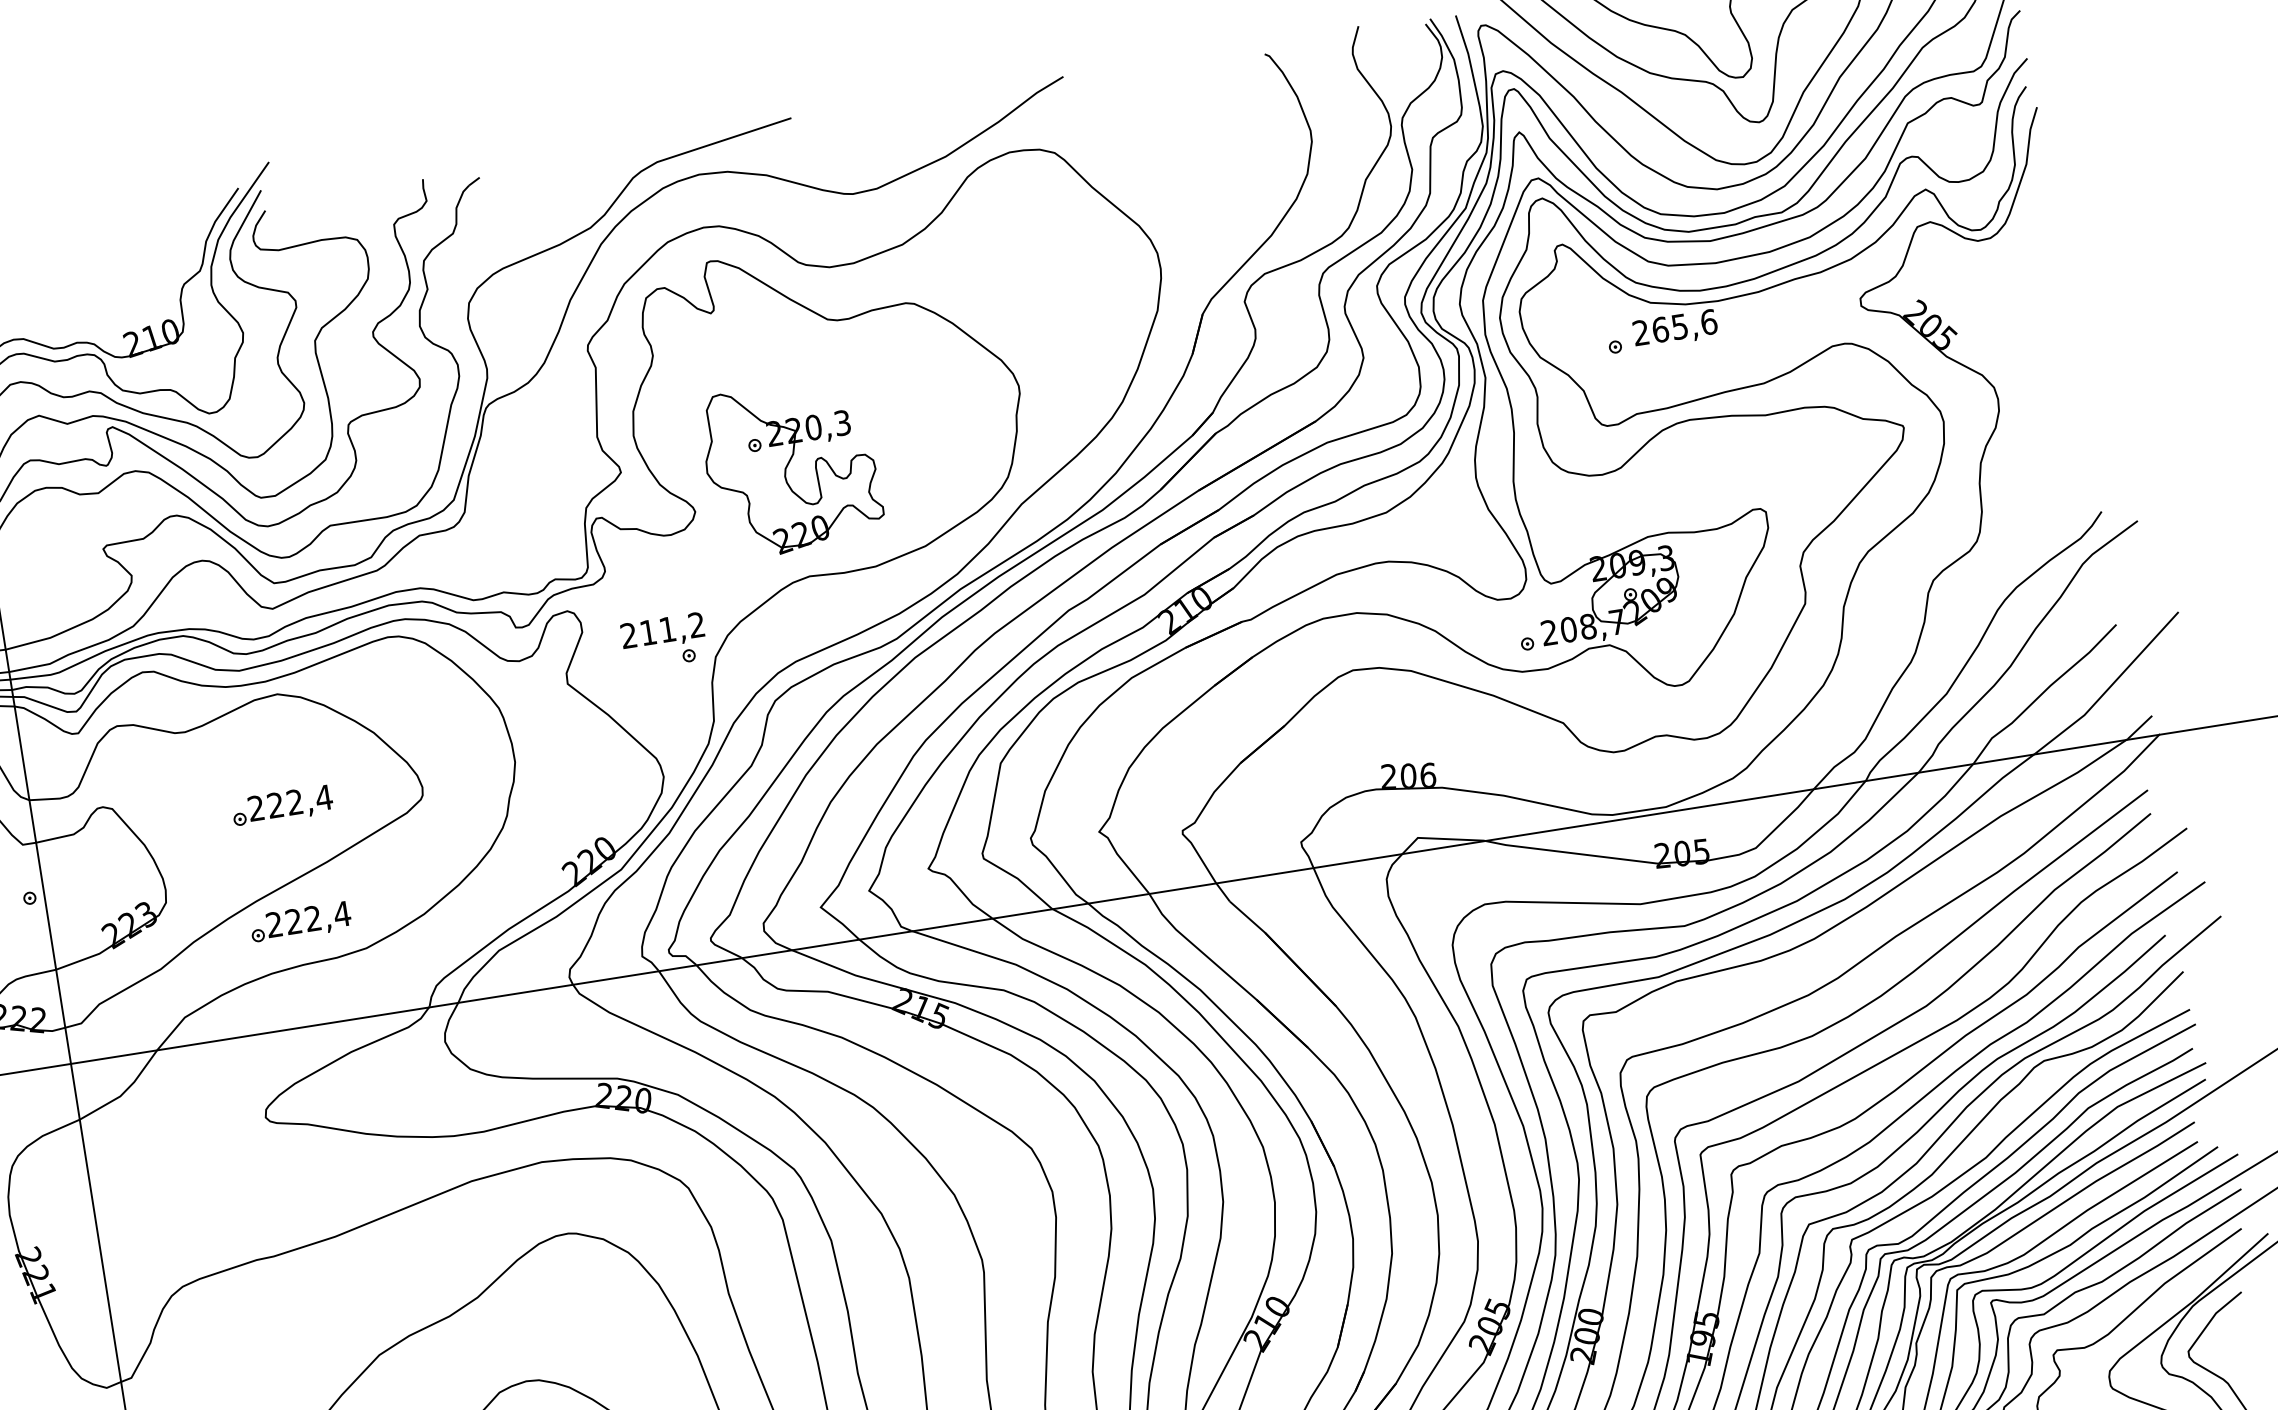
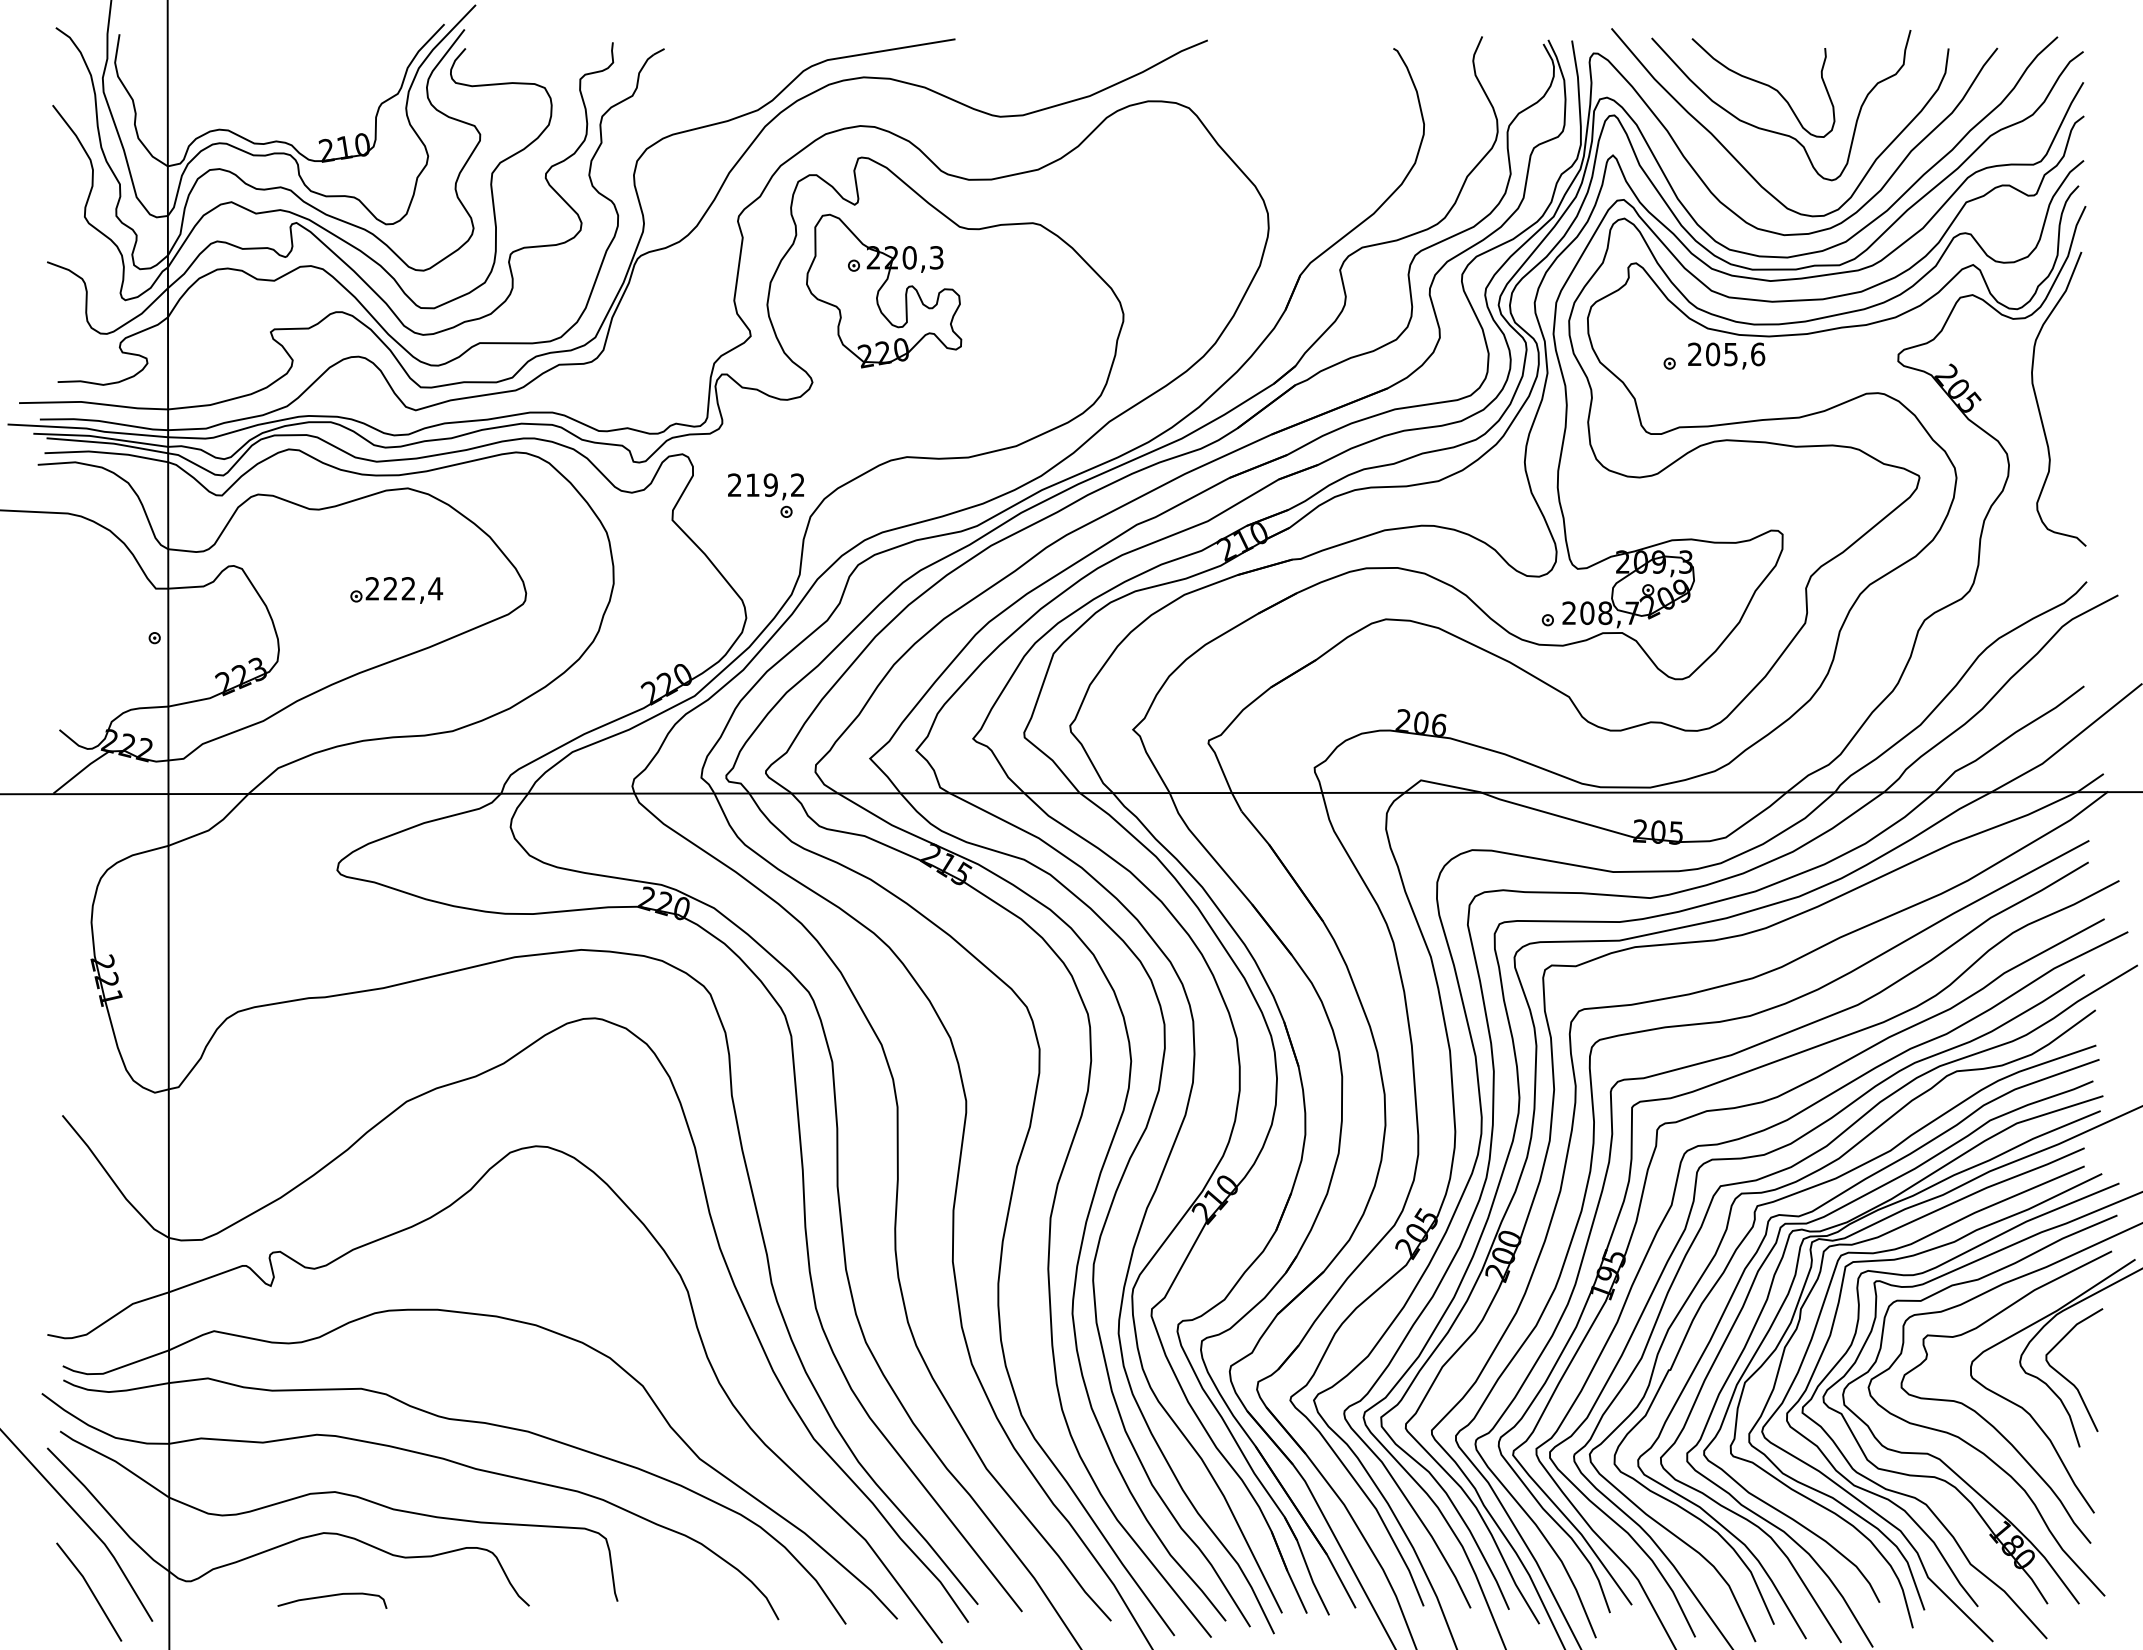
curve: (2019, 326) -> (2038, 402), added
text: (1660, 328) -> (1713, 353), 265,6 -> 205,6
part: (791, 467) -> (884, 290), moved
text: (667, 630) -> (770, 485), 211,2 -> 219,2
part: (300, 922) -> (396, 698), removed

